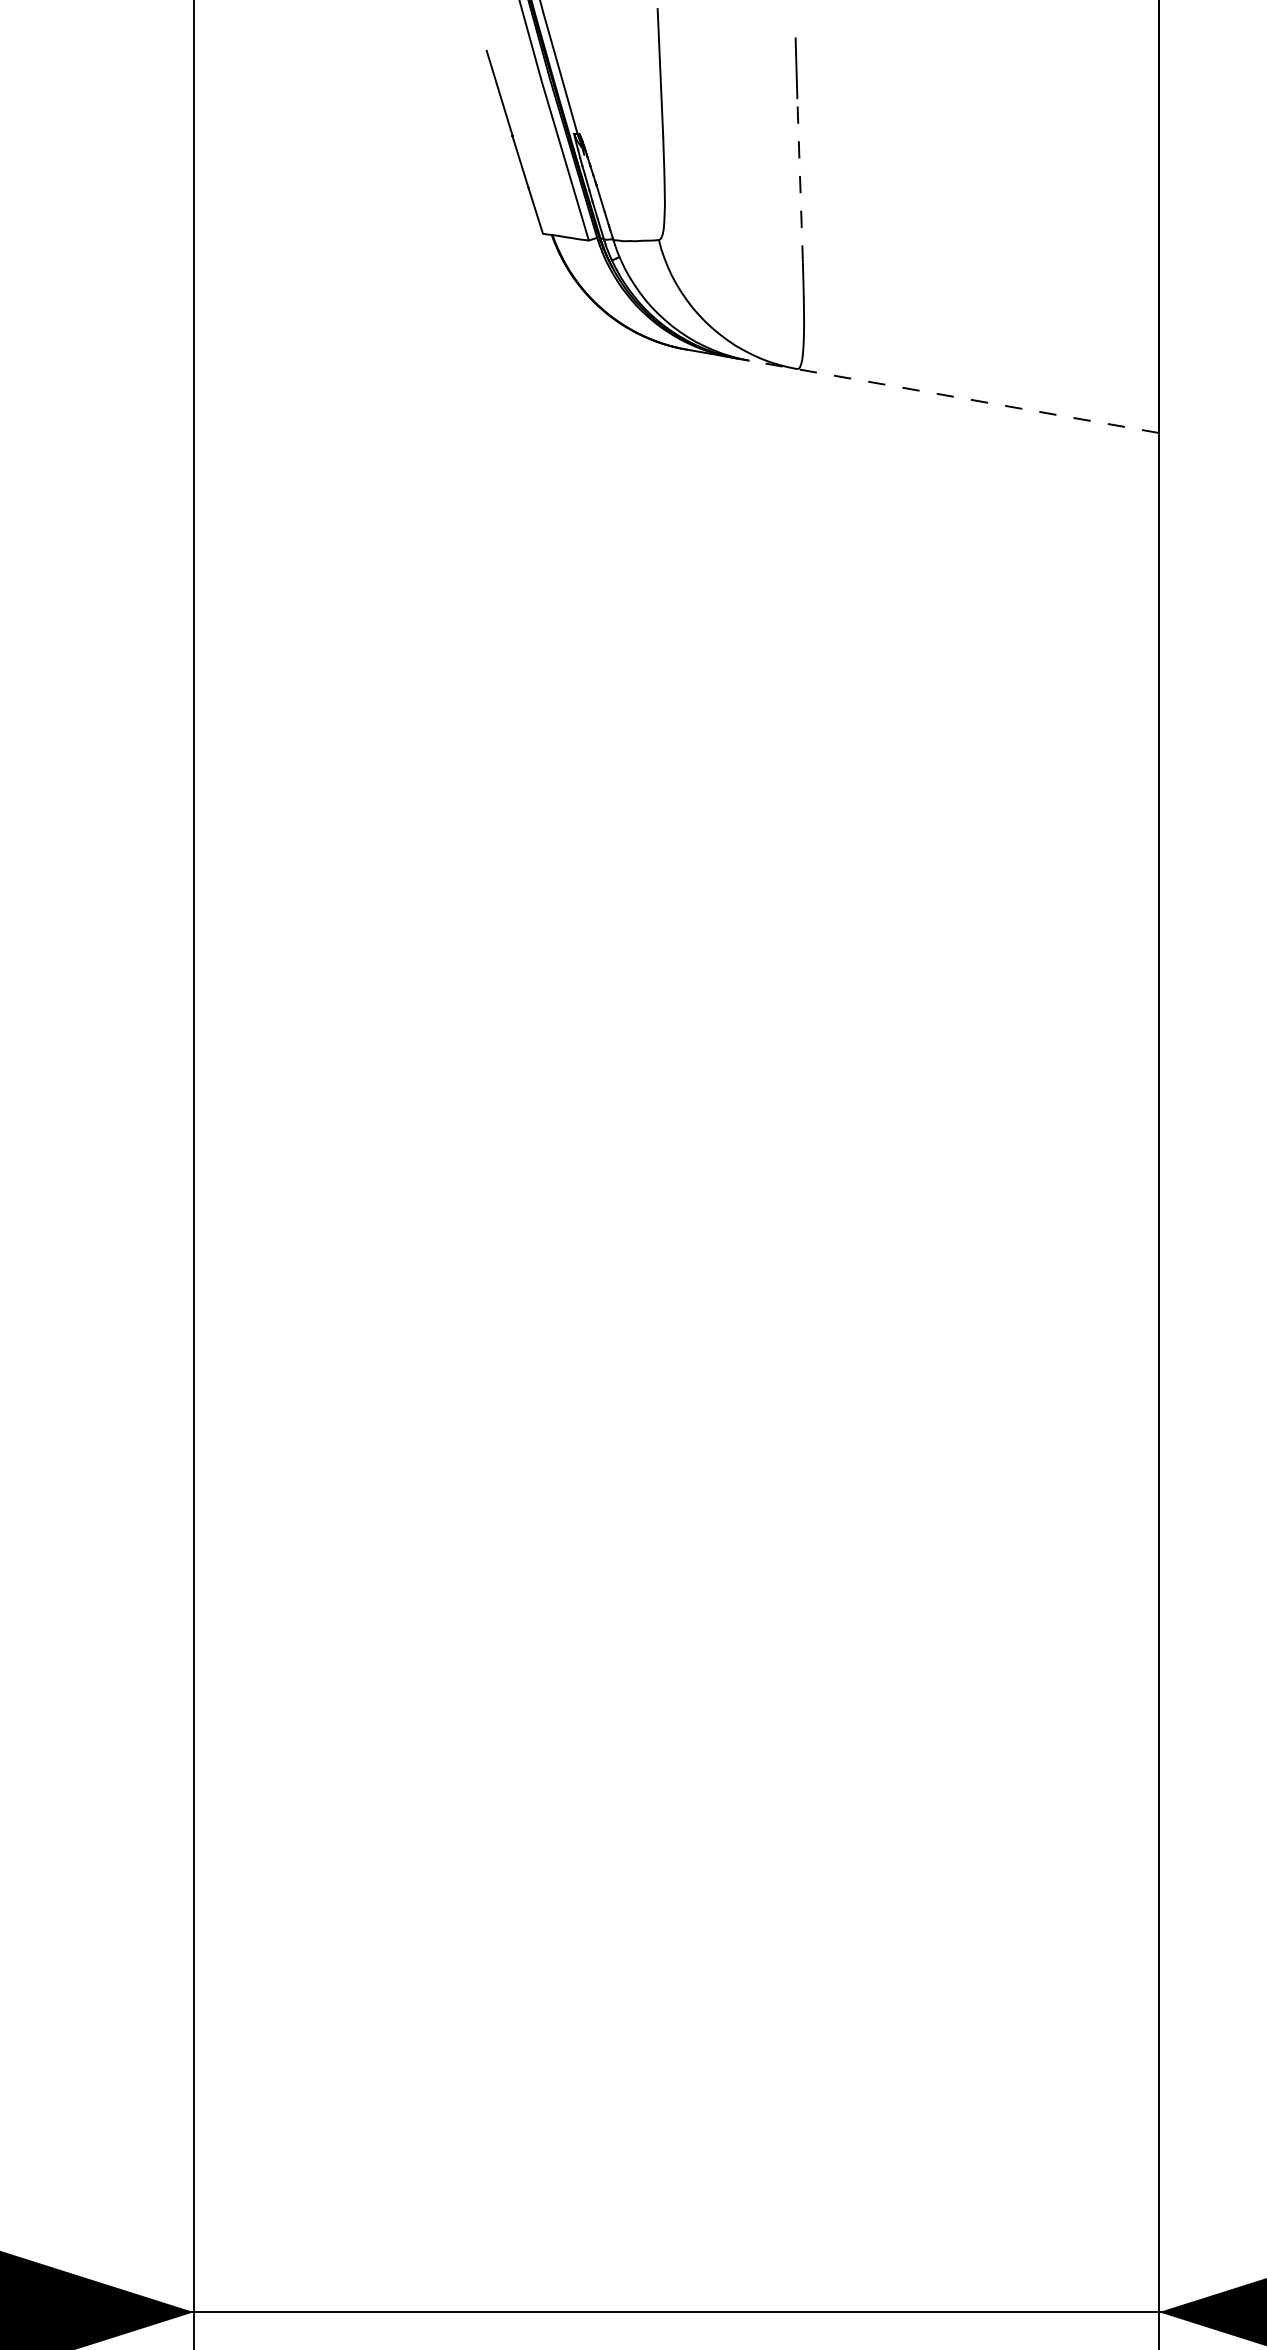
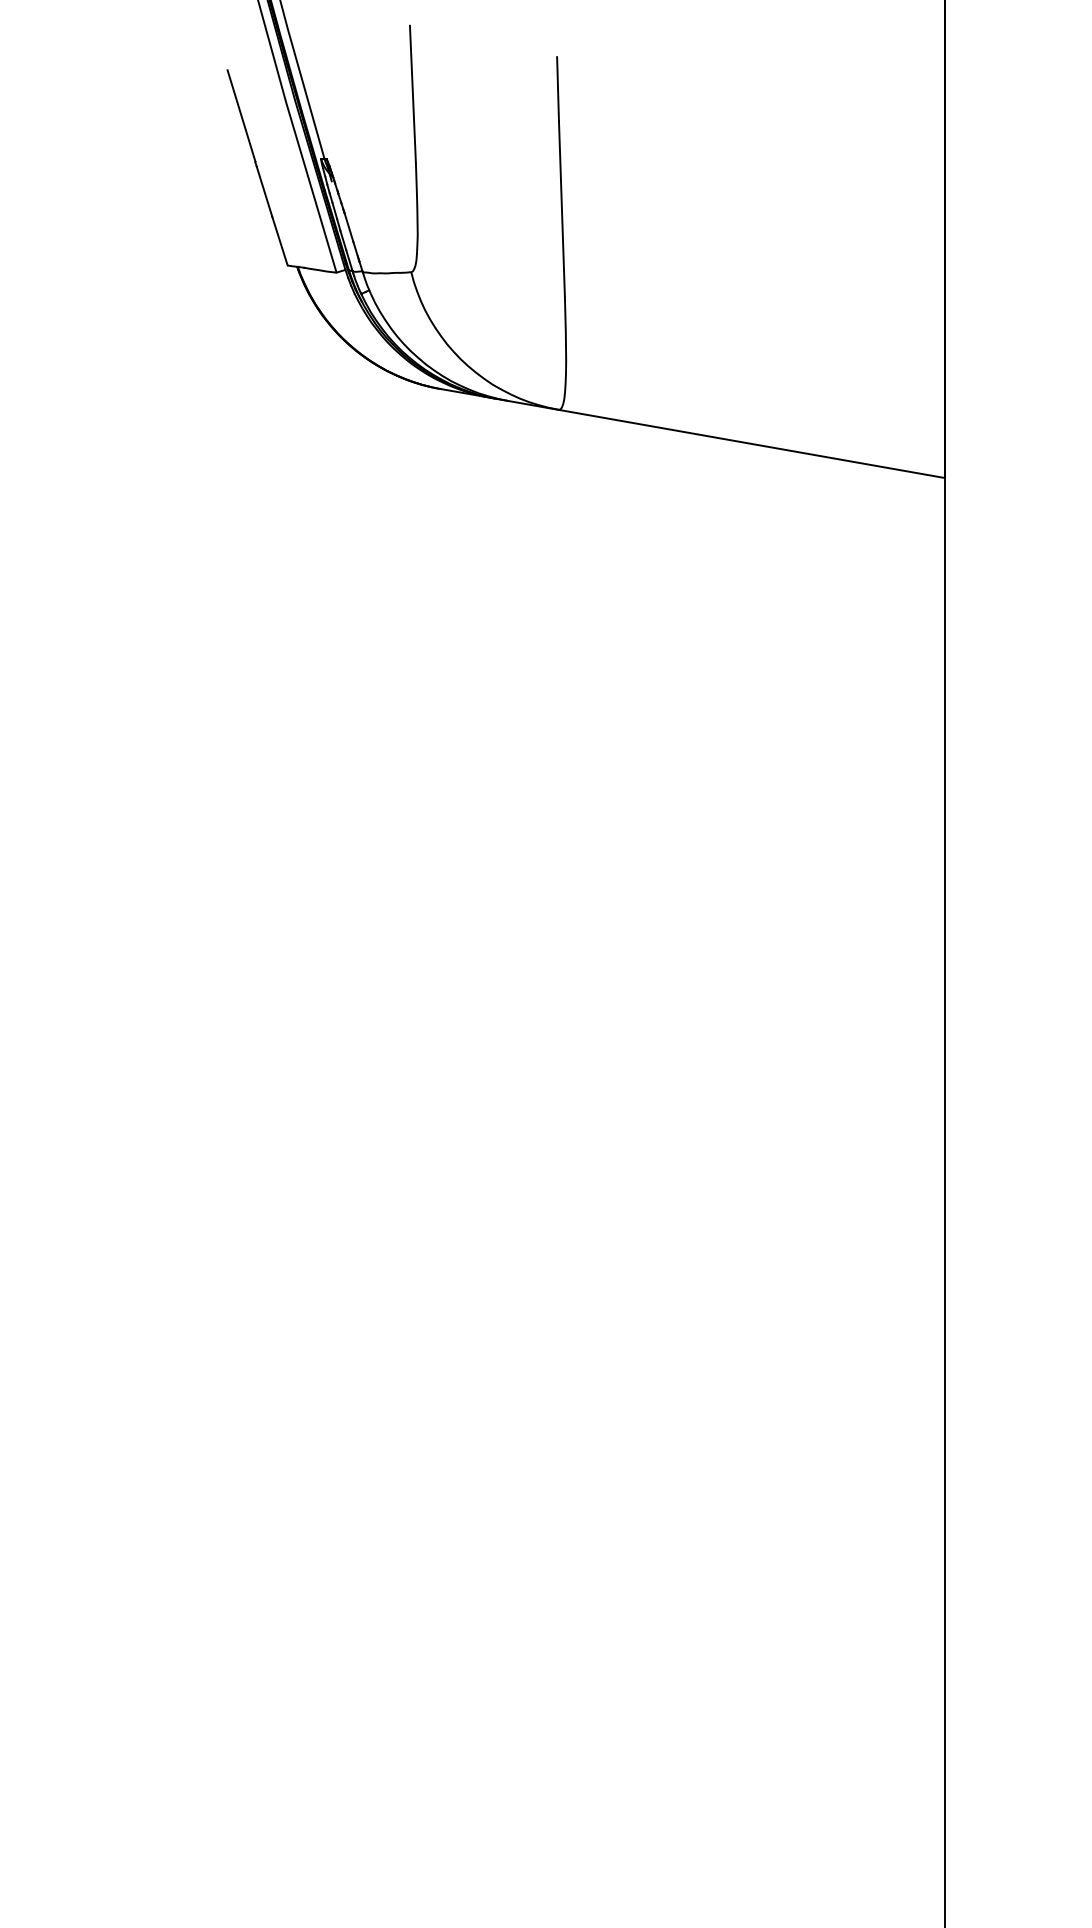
line: (800, 179) -> (562, 207), dashed -> solid
line: (949, 396) -> (721, 439), dashed -> solid

